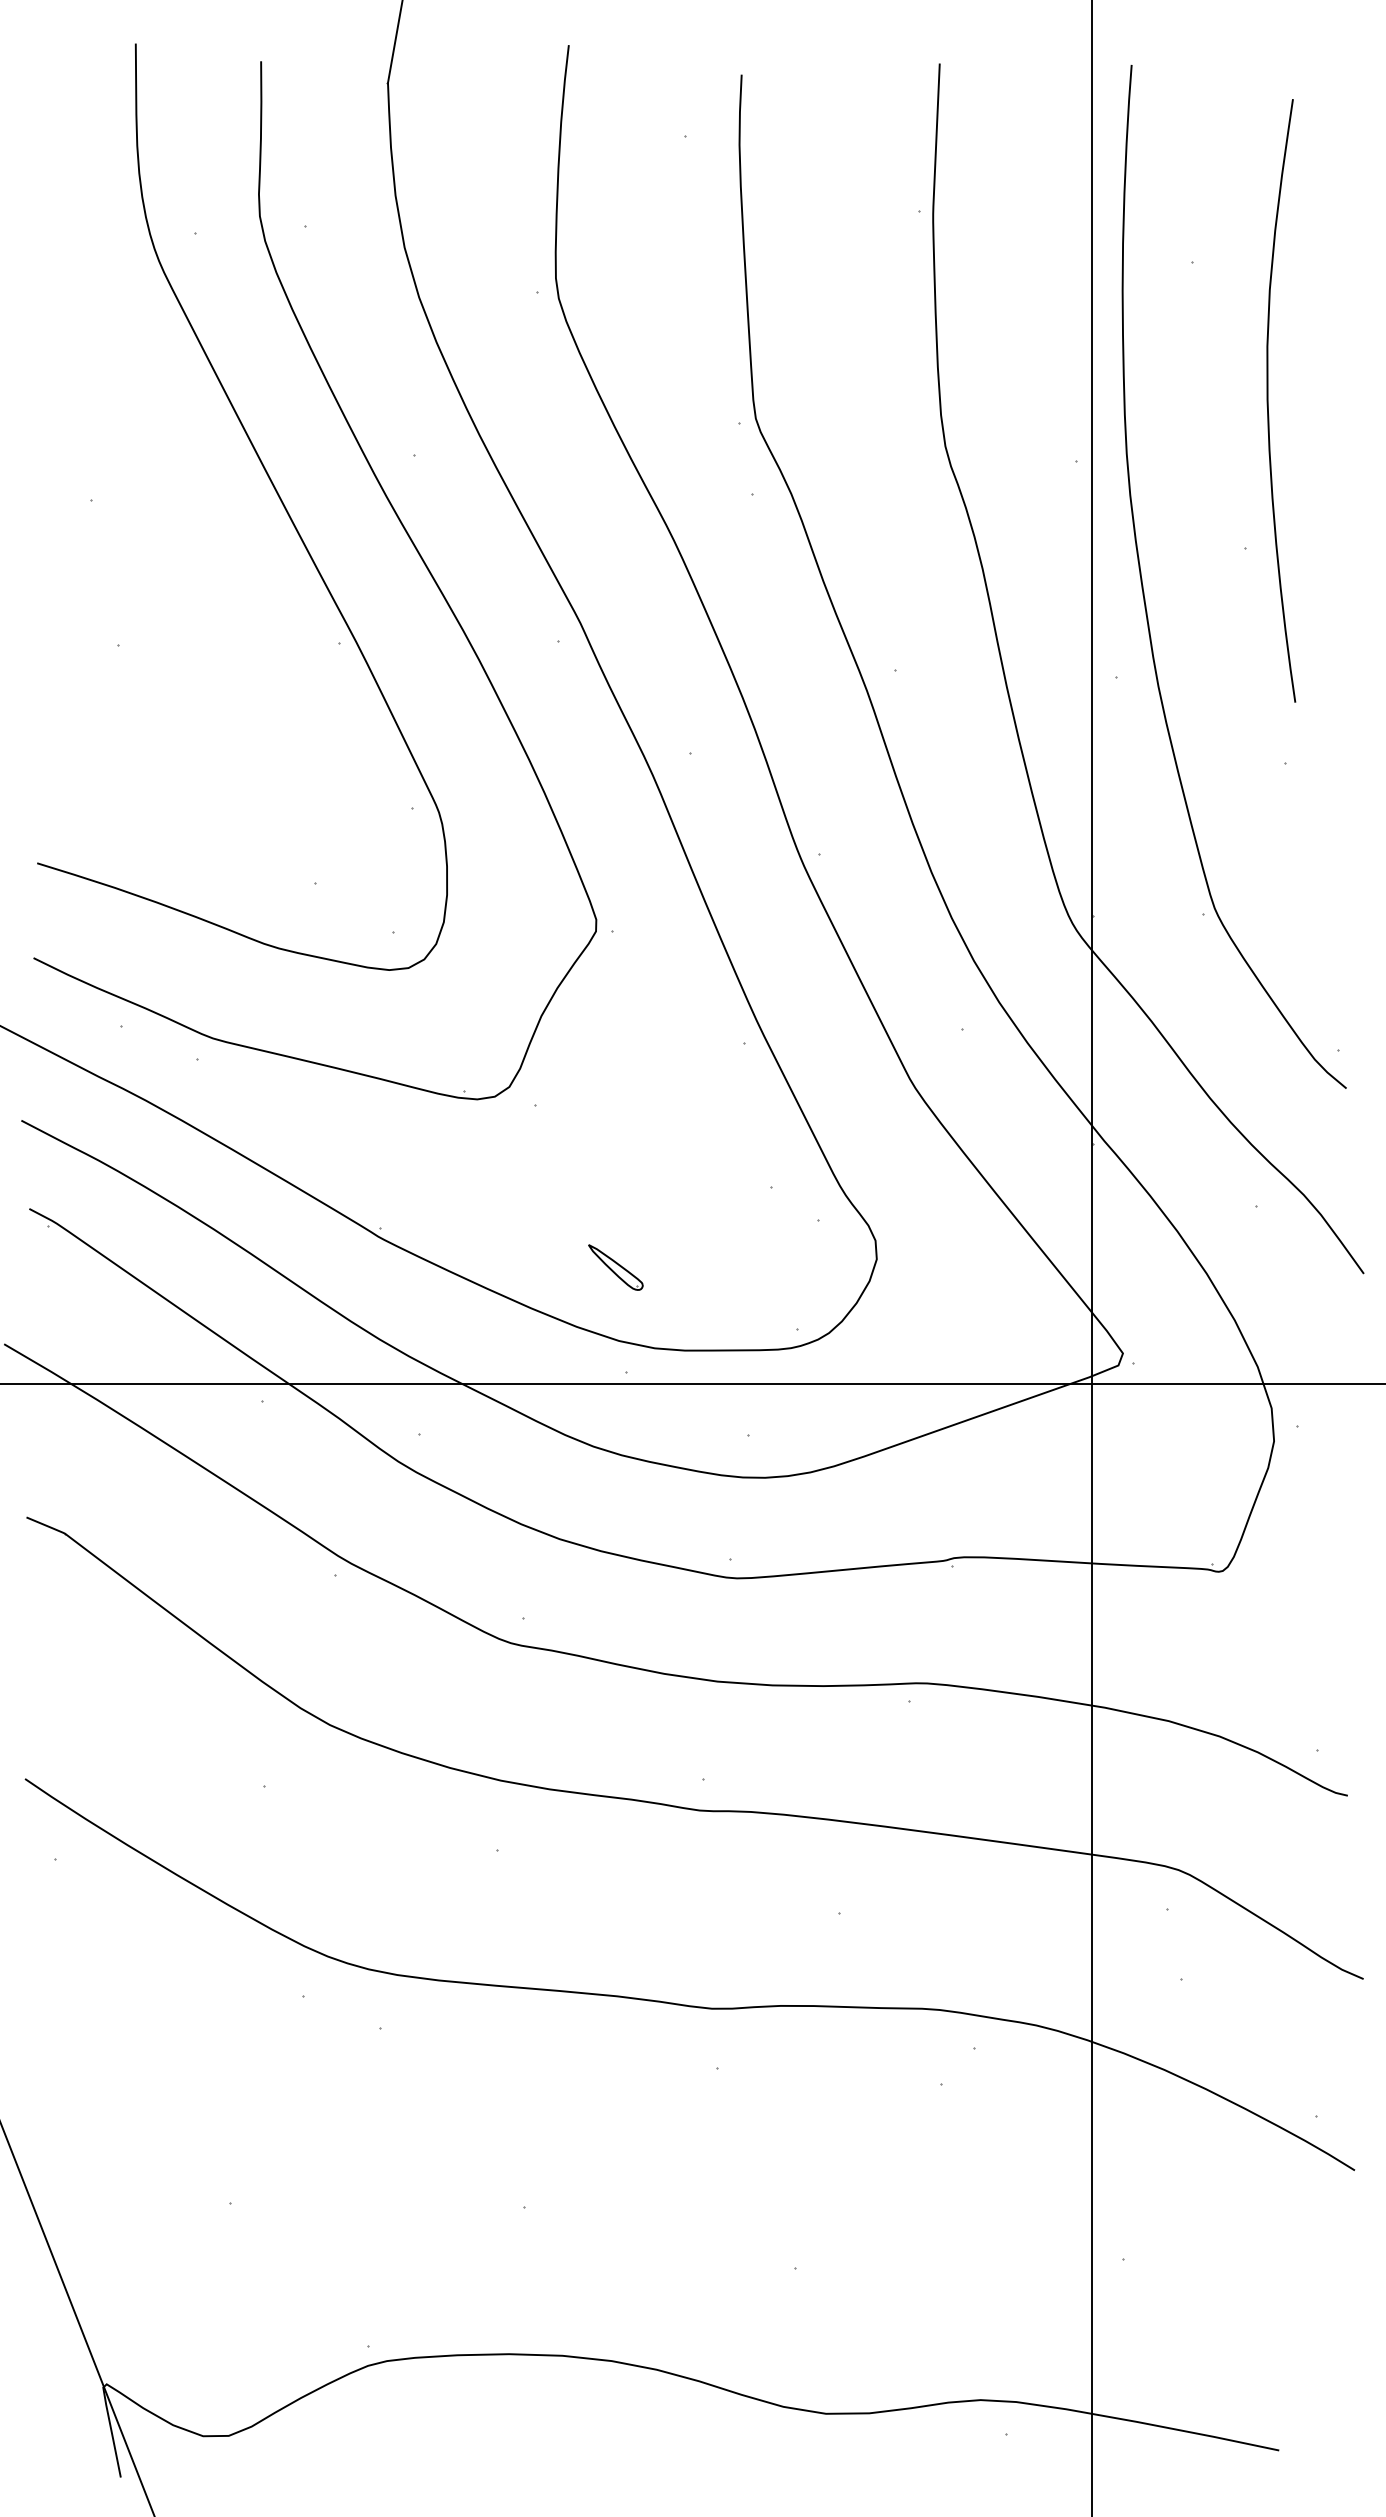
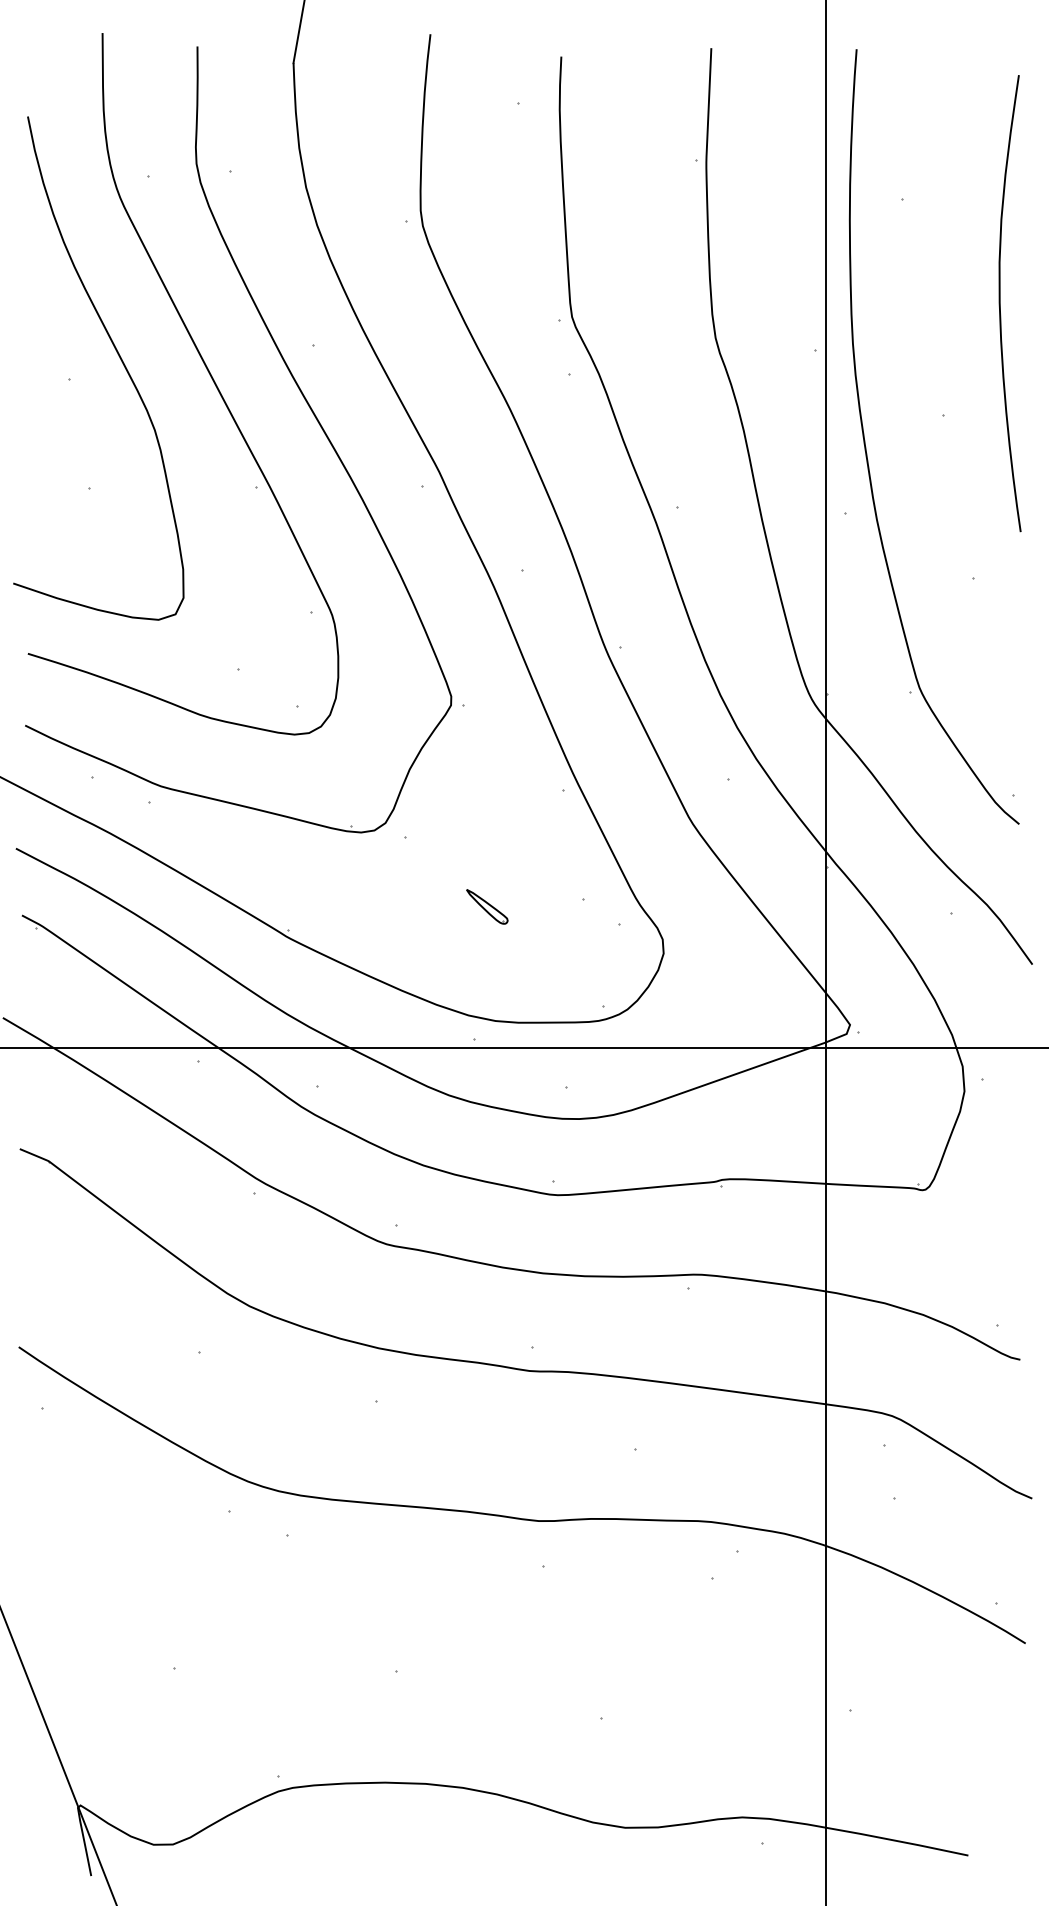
curve: (1268, 400) -> (1000, 303), moved
curve: (158, 472) -> (119, 357), added
part: (615, 1267) -> (487, 906), moved

